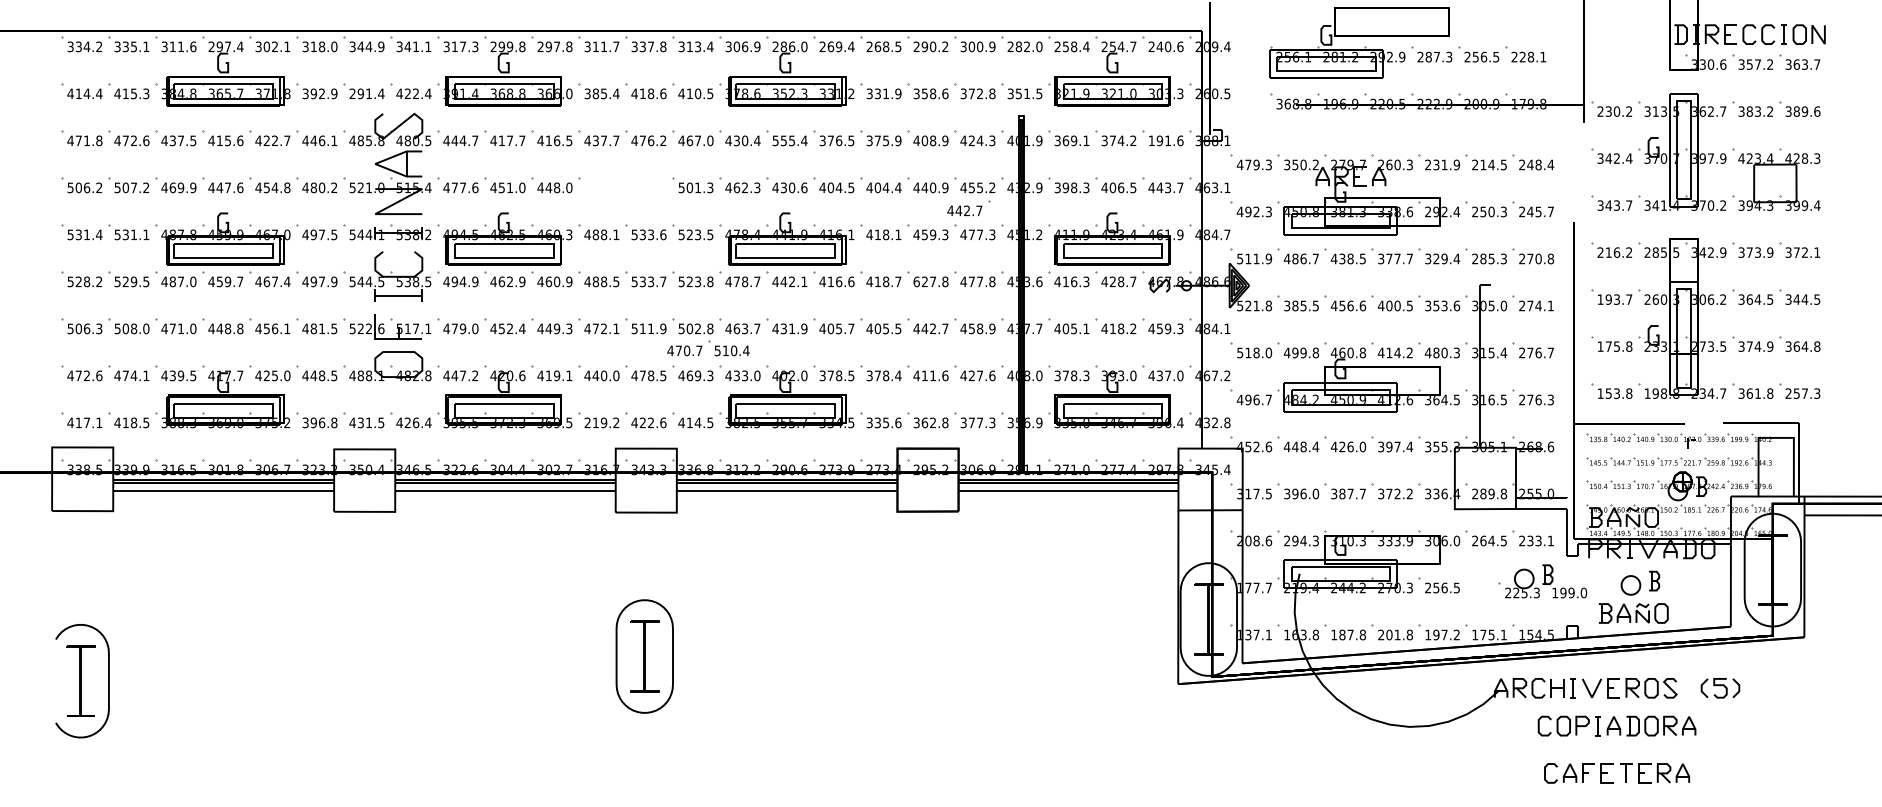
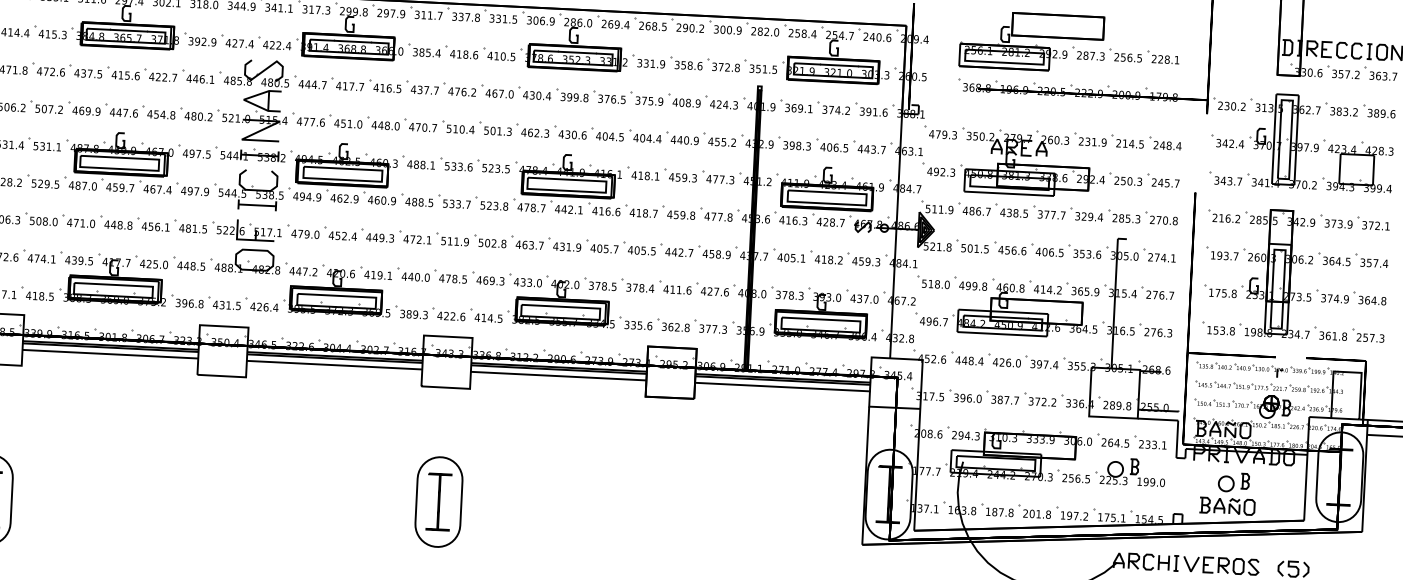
text: (569, 46) -> (402, 13), 297.8 -> 297.9
text: (699, 46) -> (506, 18), 313.4 -> 331.5
text: (360, 93) -> (234, 43), 291.4 -> 427.4
text: (790, 140) -> (574, 97), 555.4 -> 399.8
text: (1151, 140) -> (862, 111), 191.6 -> 391.6
part: (968, 207) -> (713, 157), removed
text: (924, 281) -> (676, 214), 627.8 -> 459.8
text: (1806, 299) -> (1377, 263), 344.5 -> 357.4
text: (1295, 305) -> (970, 248), 385.5 -> 501.5
text: (1397, 305) -> (1051, 252), 400.5 -> 406.5
part: (709, 342) -> (442, 121), moved
text: (1442, 352) -> (1085, 291), 480.3 -> 365.9
text: (601, 422) -> (413, 314), 219.2 -> 389.3
part: (1542, 581) -> (1130, 472), moved

